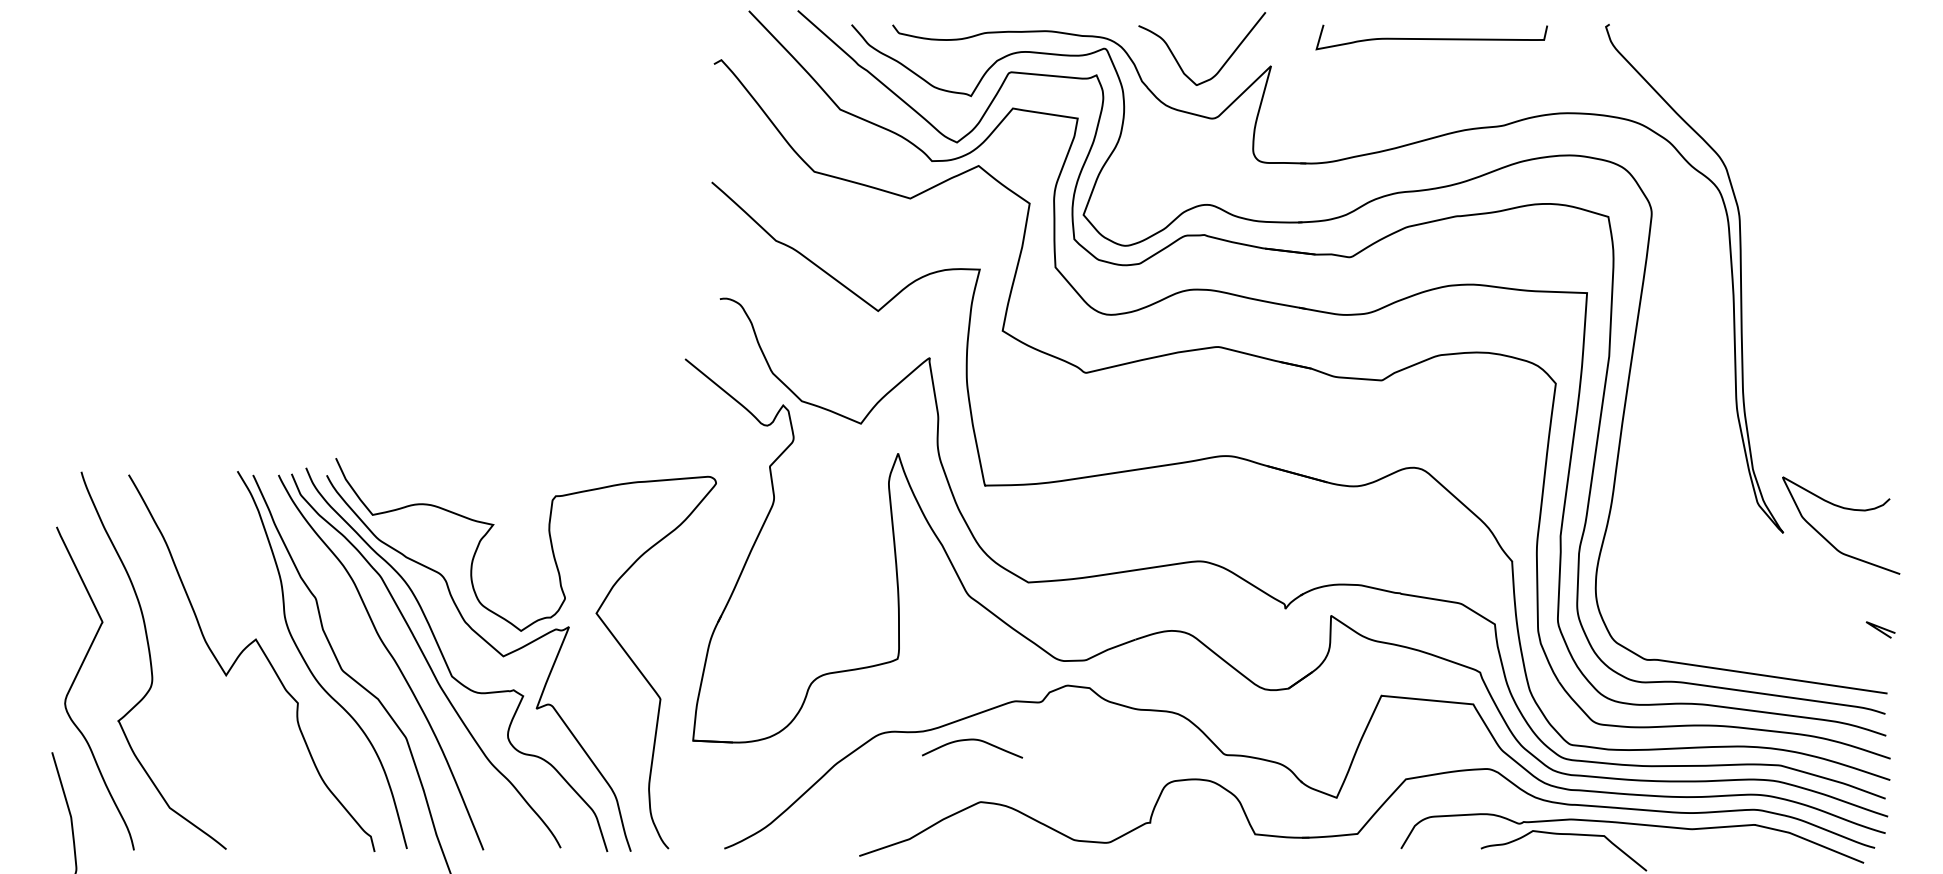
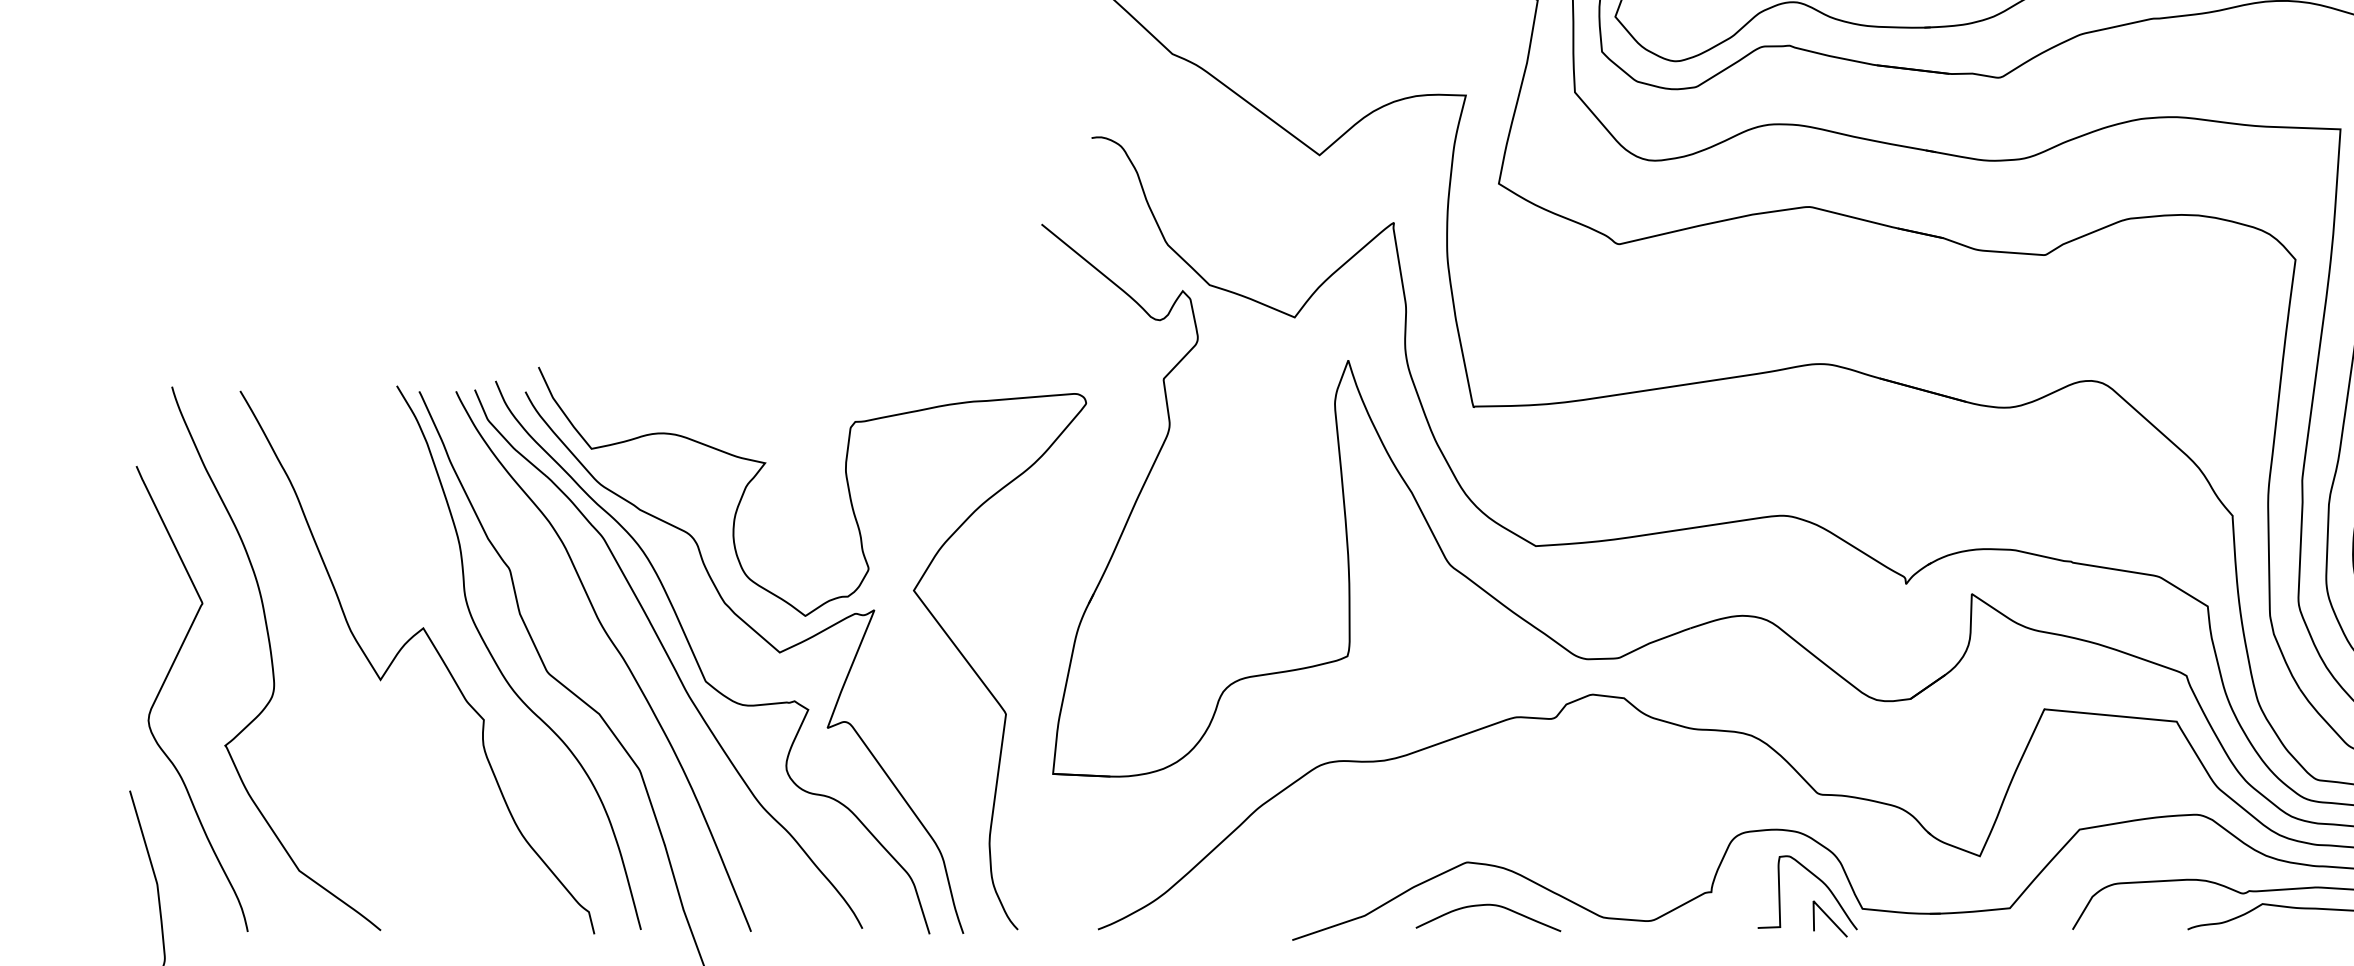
curve: (972, 740) -> (1488, 906), moved
part: (1217, 825) -> (1808, 896), added

